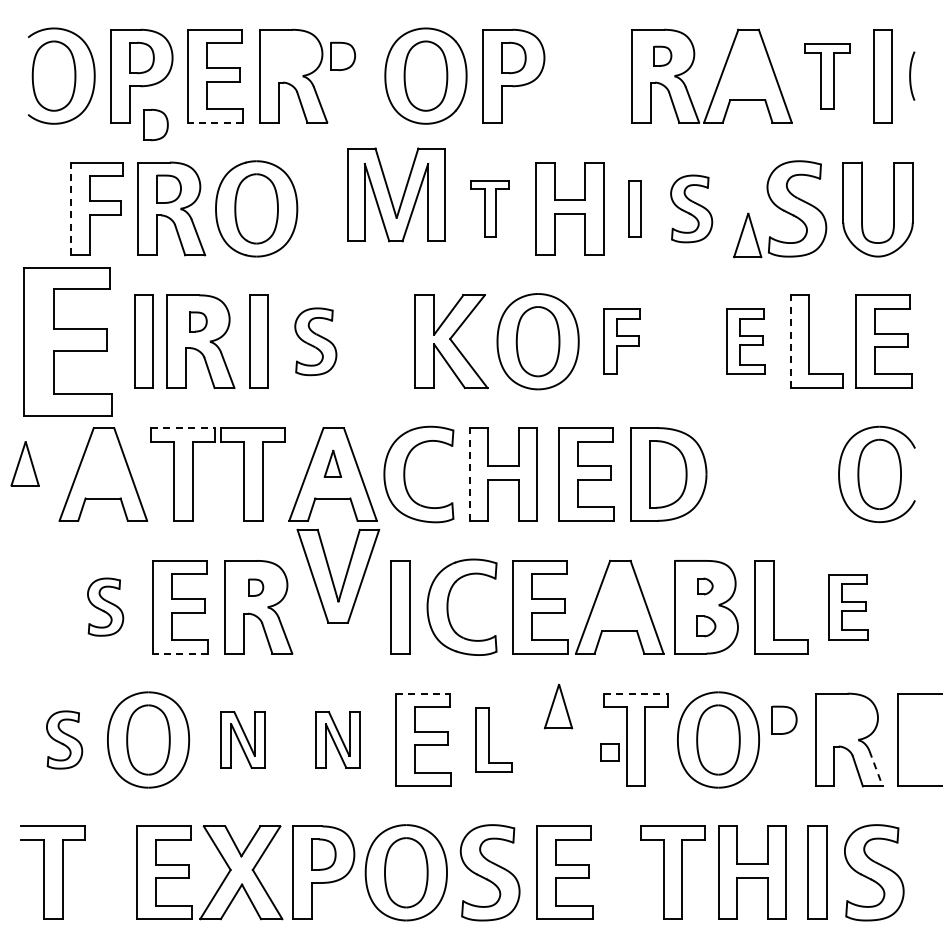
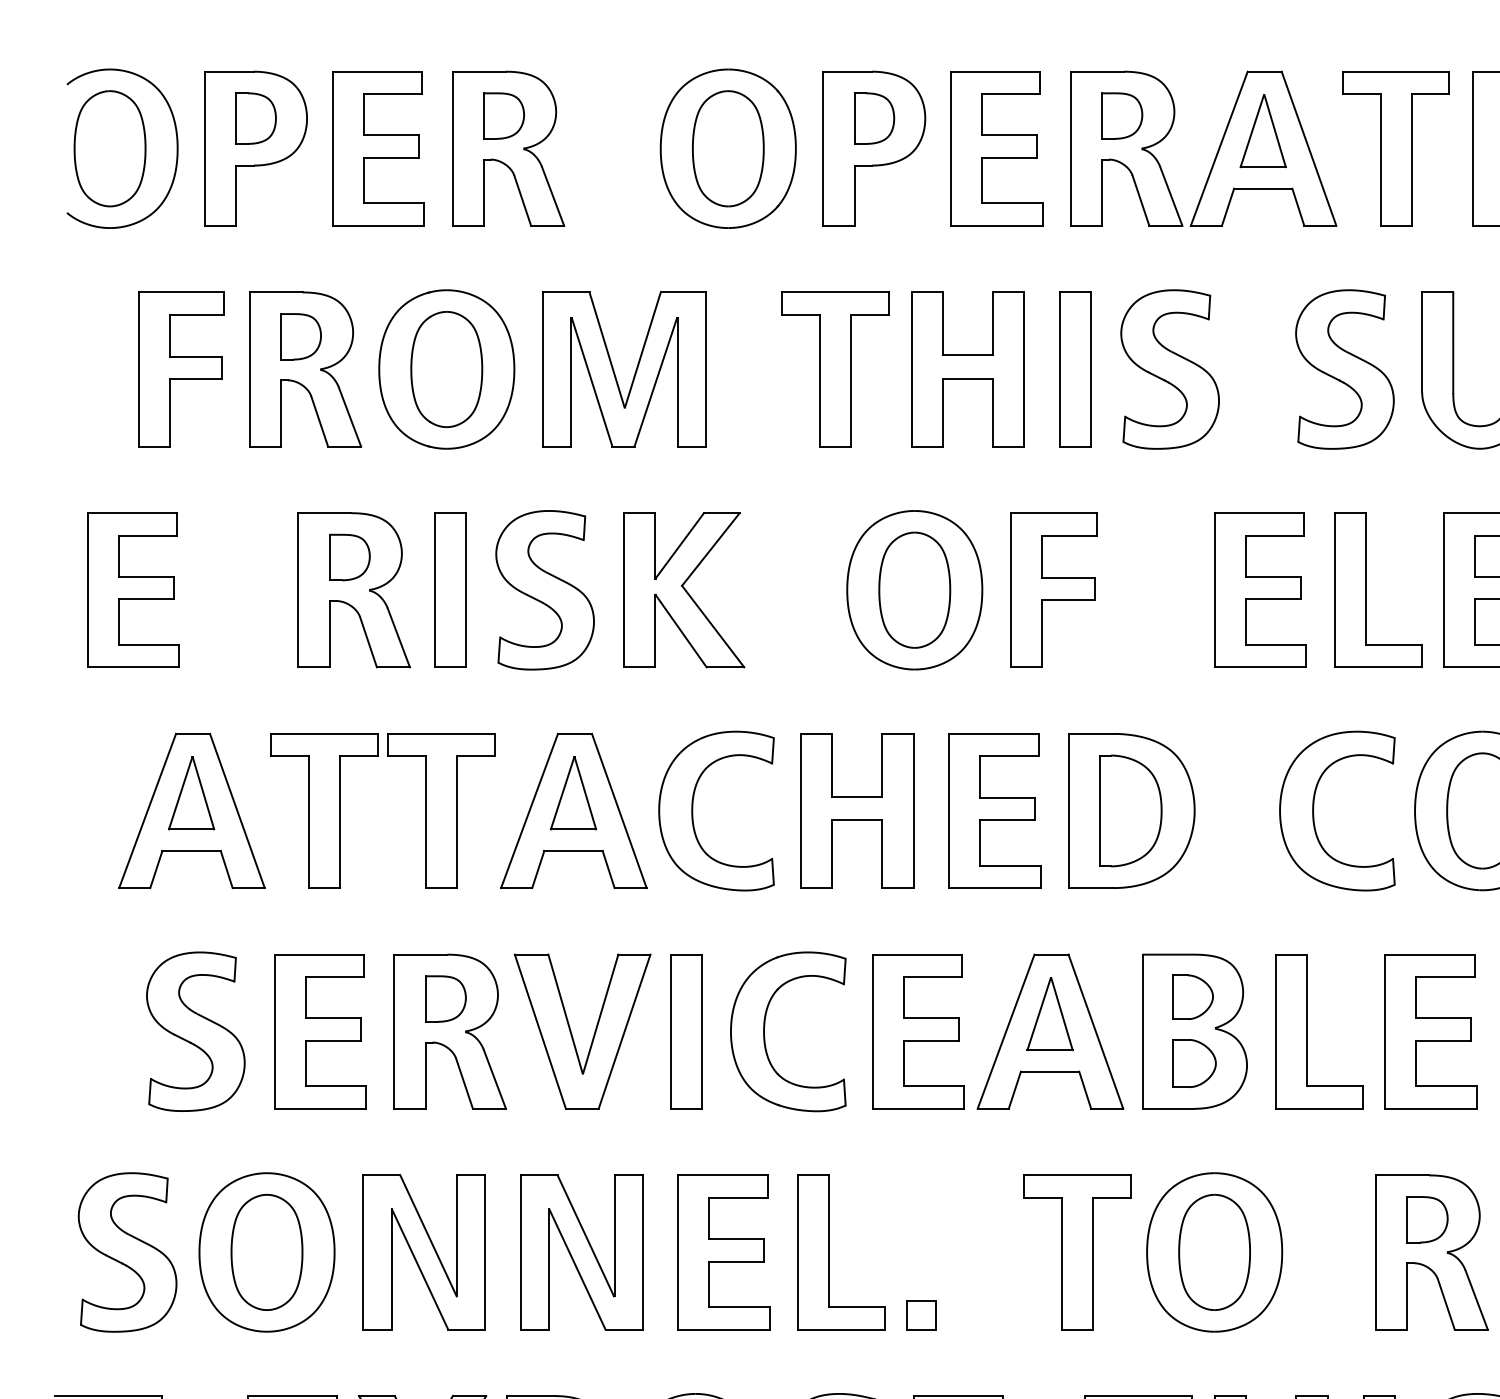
part: (342, 55) -> (503, 114), moved
part: (662, 55) -> (1121, 114), size x1.43
part: (587, 76) -> (996, 149), added
part: (827, 76) -> (1395, 149), size x1.43
line: (215, 122) -> (378, 225), dashed -> solid
part: (155, 124) -> (278, 229), removed
part: (396, 194) -> (624, 368), moved
line: (71, 208) -> (138, 368), dashed -> solid
part: (489, 208) -> (833, 368), size x1.67
part: (634, 208) -> (1074, 368), size x1.67
part: (691, 208) -> (1169, 368), size x1.43
part: (747, 235) -> (1262, 131), moved
part: (198, 321) -> (350, 556), size x1.43
part: (68, 341) -> (134, 589), size x0.62
part: (143, 341) -> (258, 589), removed
part: (315, 341) -> (544, 589), size x1.43
part: (451, 341) -> (684, 589), moved
part: (621, 341) -> (1053, 589), size x1.43
part: (746, 341) -> (1261, 589), size x1.43
line: (790, 341) -> (1334, 589), dashed -> solid
line: (183, 428) -> (325, 734), dashed -> solid
part: (24, 463) -> (190, 792), moved
part: (332, 463) -> (572, 792), size x1.67
line: (469, 473) -> (800, 809), dashed -> solid
part: (778, 474) -> (1314, 811), added
part: (332, 576) -> (572, 1032), moved
part: (705, 586) -> (1193, 997), size x1.67
part: (255, 587) -> (444, 998), size x1.67
part: (105, 606) -> (195, 1030), size x1.67
part: (848, 607) -> (1430, 1032), size x1.43
part: (706, 626) -> (1194, 1063), size x1.43
line: (180, 653) -> (320, 1108), dashed -> solid
line: (422, 693) -> (722, 1175), dashed -> solid
line: (636, 693) -> (1078, 1175), dashed -> solid
part: (558, 706) -> (1050, 1013), moved
part: (784, 719) -> (1427, 1218), moved
part: (64, 739) -> (127, 1251), size x1.67
part: (242, 739) -> (423, 1251), size x1.67
part: (337, 739) -> (581, 1251), size x1.67
part: (493, 739) -> (840, 1251), size x1.43
part: (609, 752) -> (920, 1314), moved
line: (876, 768) -> (1477, 1299), dashed -> solid

